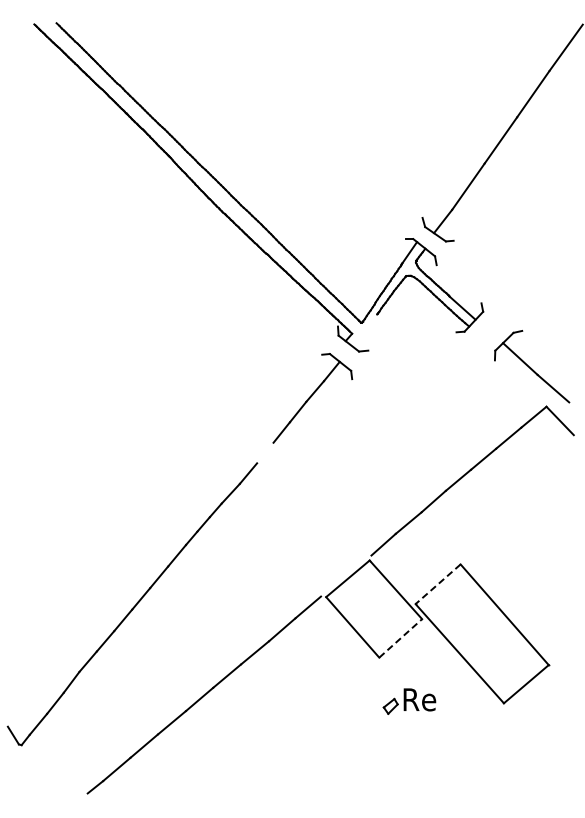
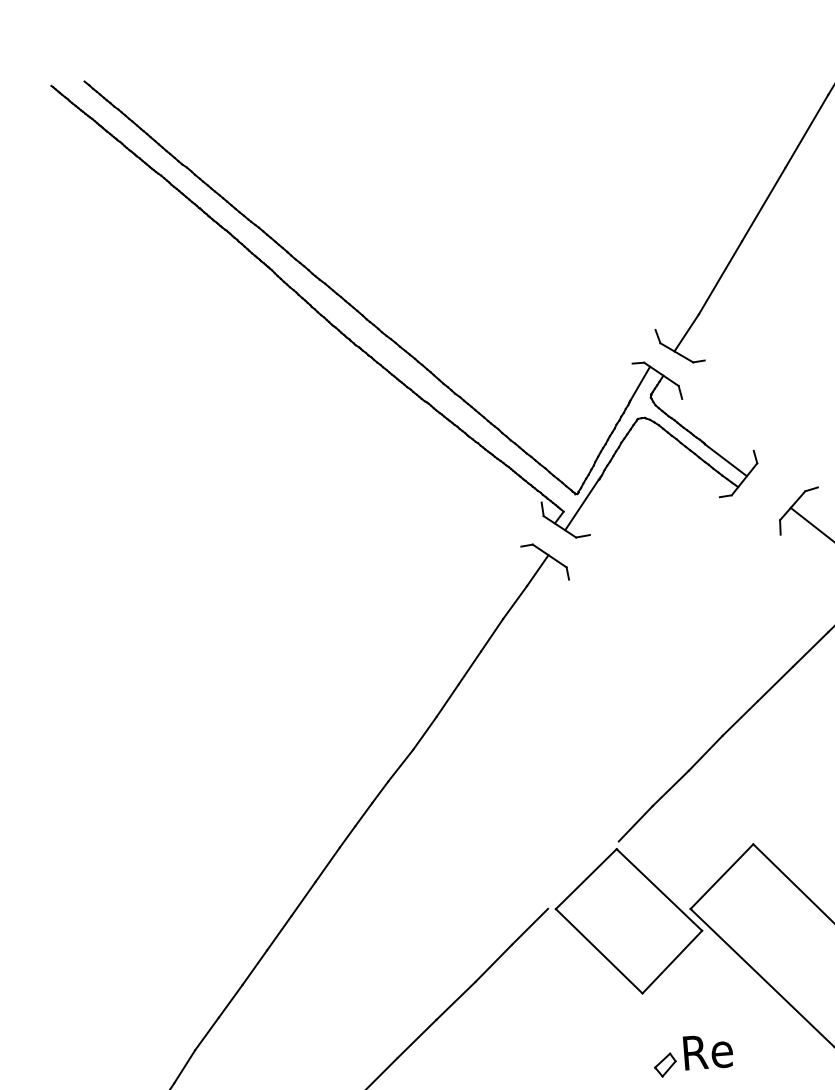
line: (364, 330) -> (581, 505), added
line: (265, 452) -> (447, 699), added
line: (437, 584) -> (721, 877), dashed -> solid
line: (400, 638) -> (672, 962), dashed -> solid

